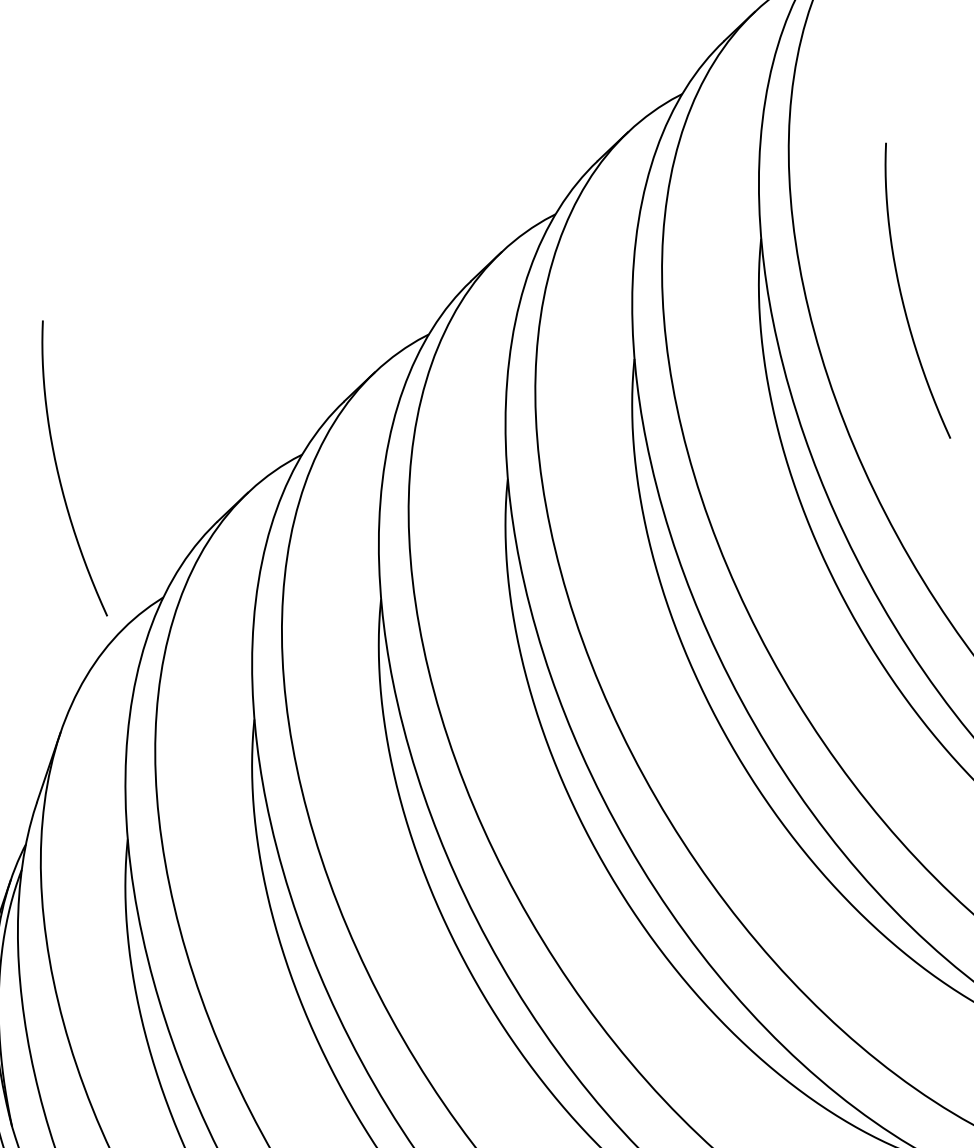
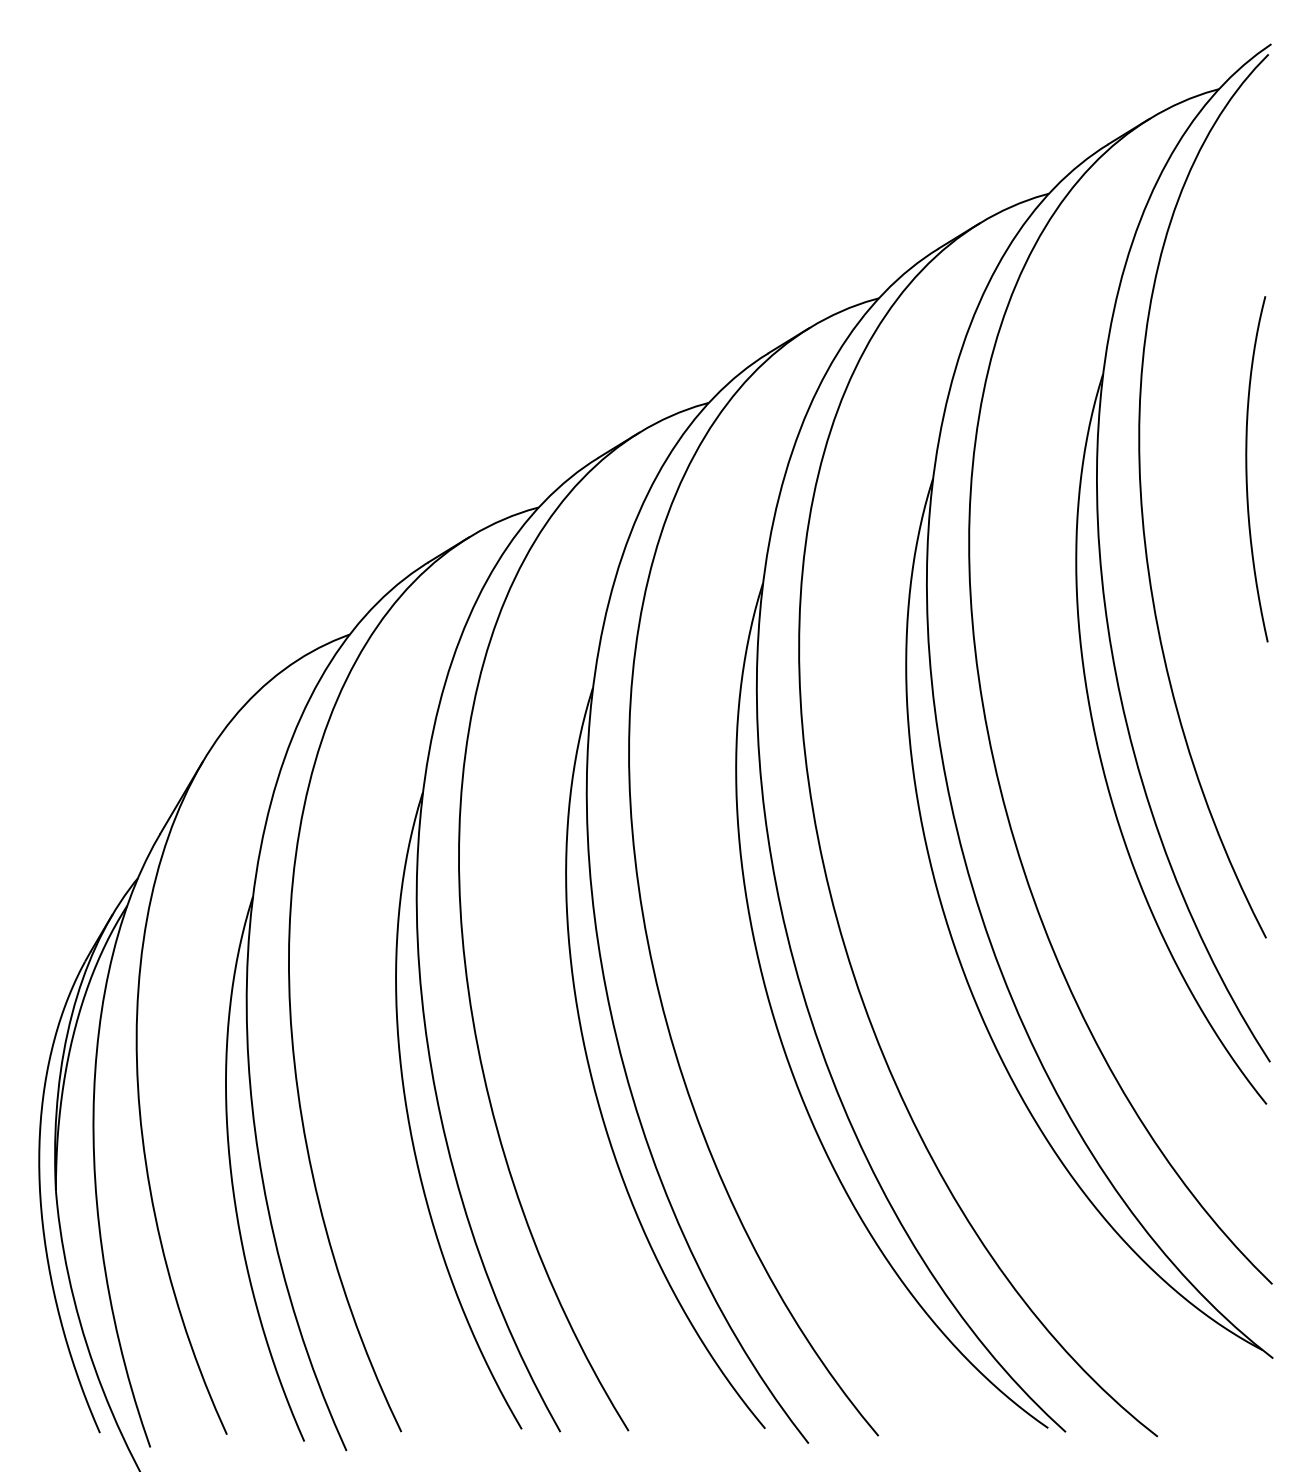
curve: (58, 472) -> (262, 469), removed

